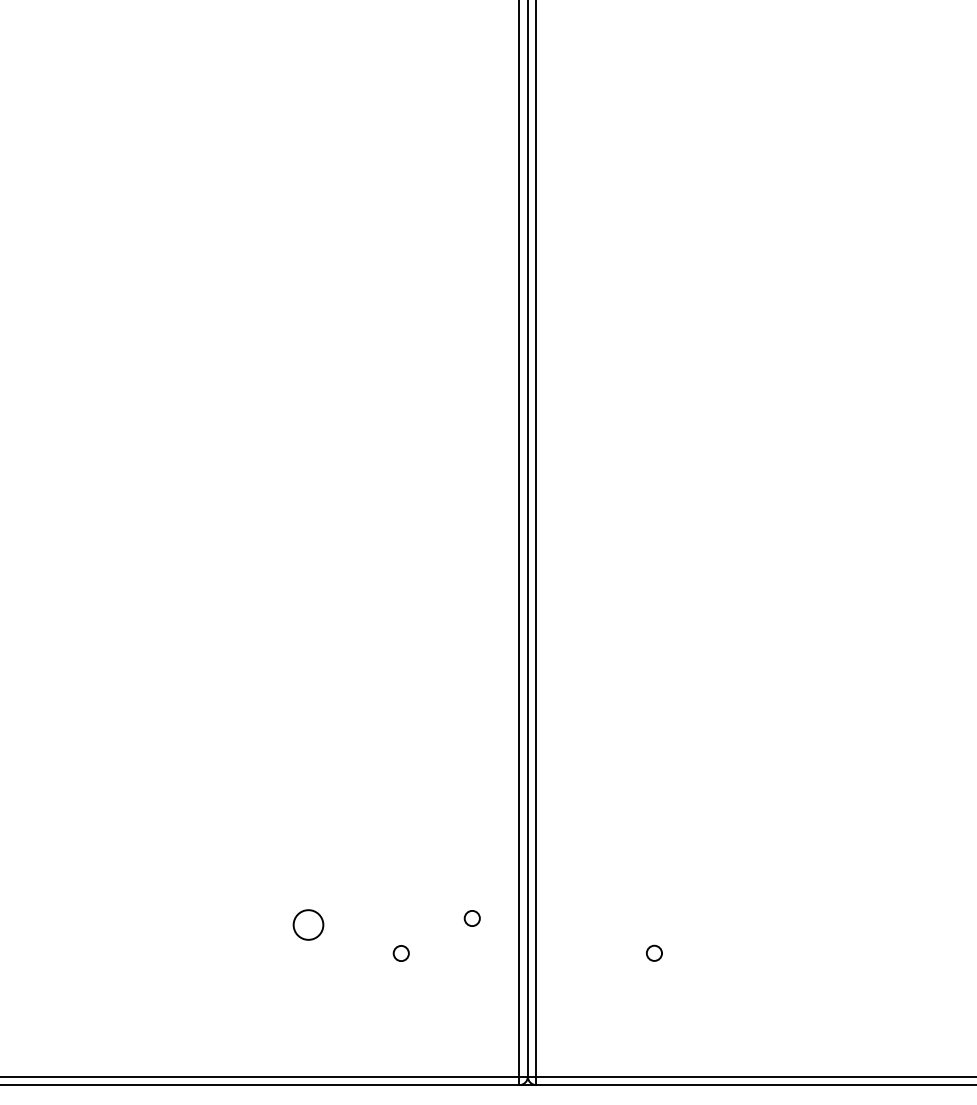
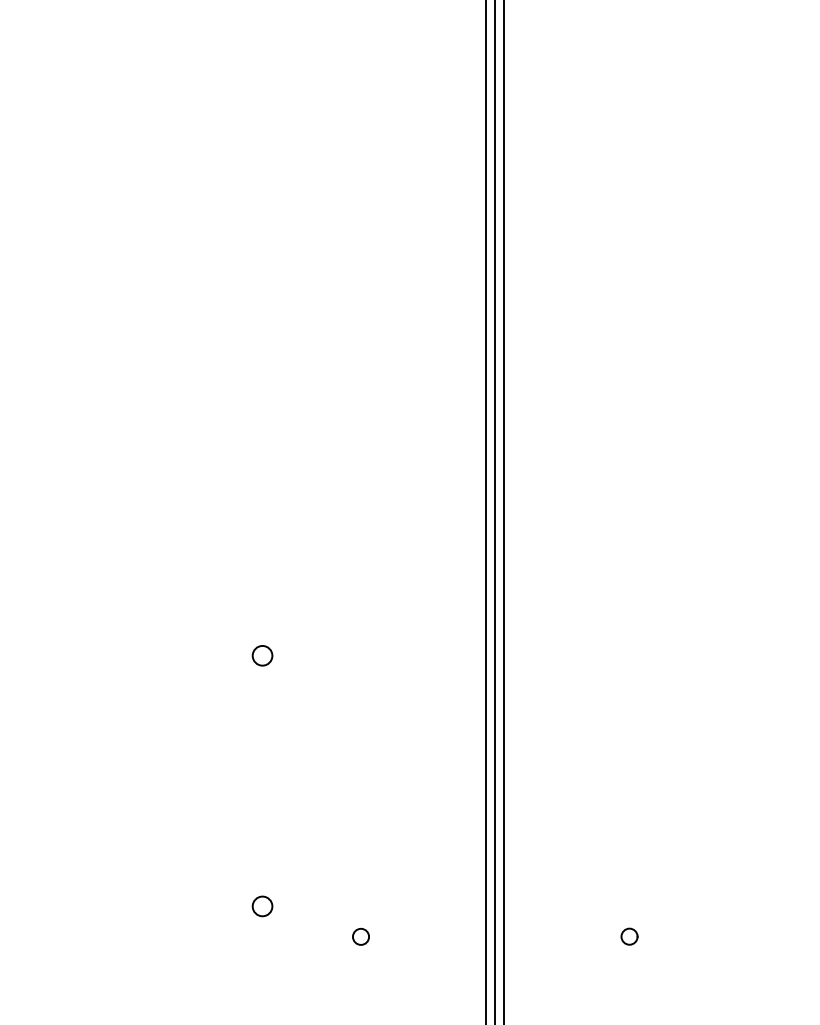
circle: (308, 688) -> (262, 655), added
circle: (471, 918) -> (435, 899), removed
circle: (308, 924) -> (262, 906), size x0.62

